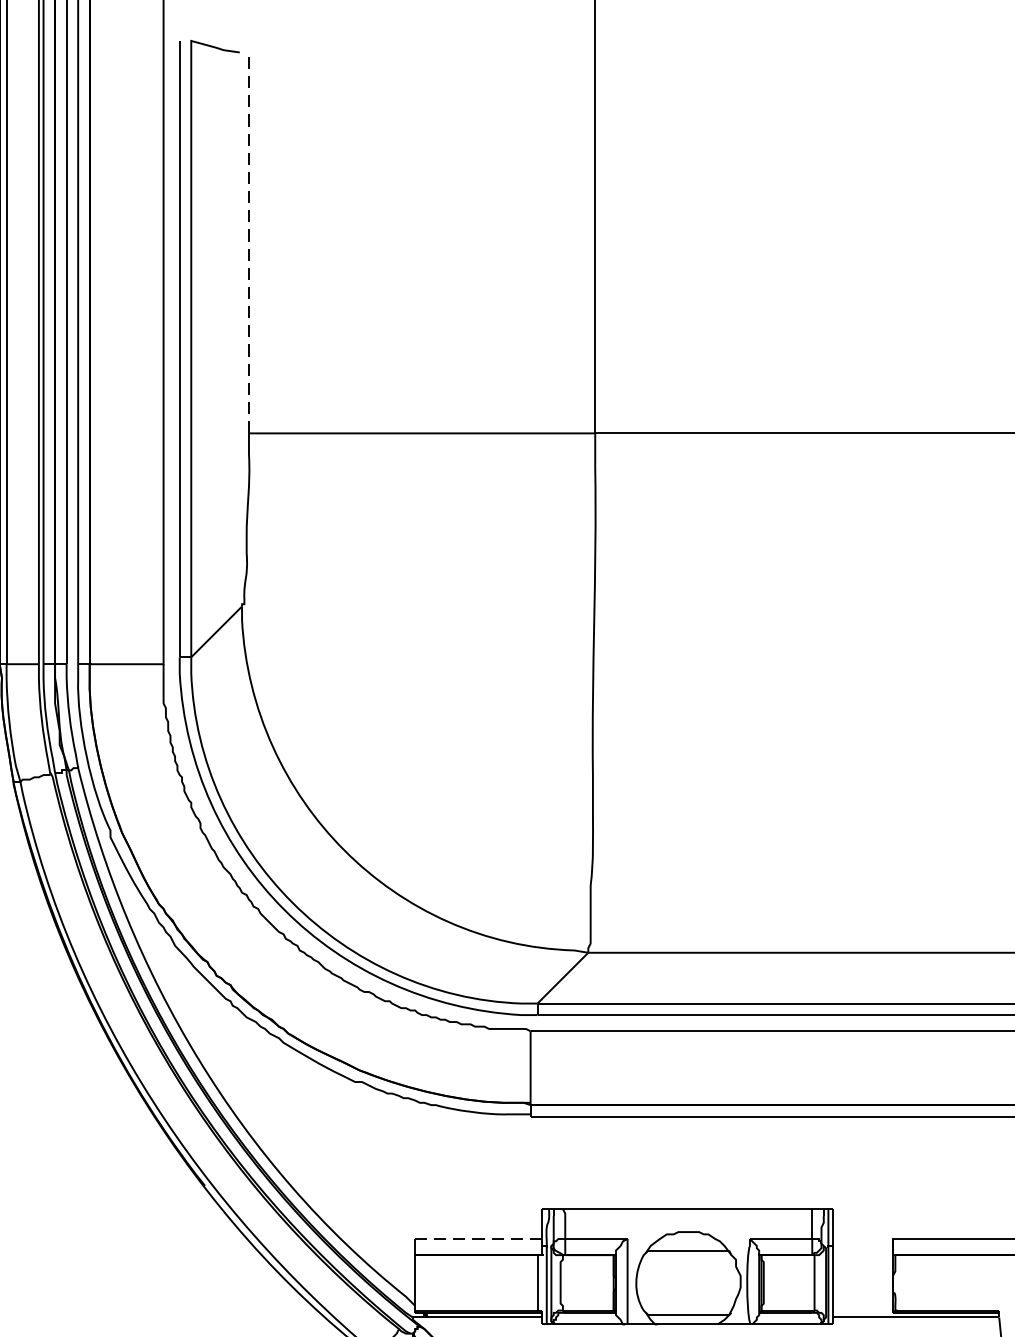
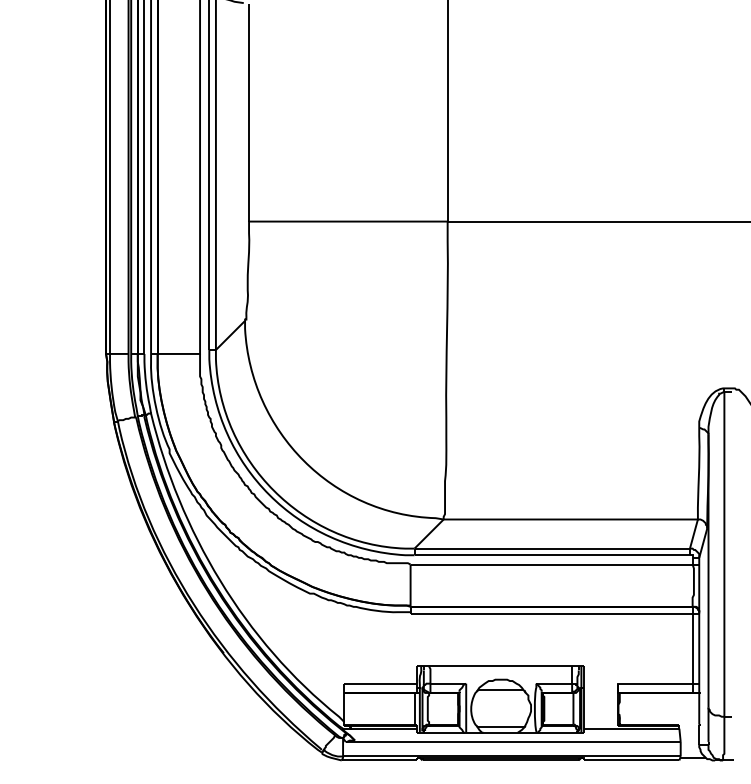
line: (249, 244) -> (249, 113), dashed -> solid
line: (478, 1238) -> (380, 683), dashed -> solid

